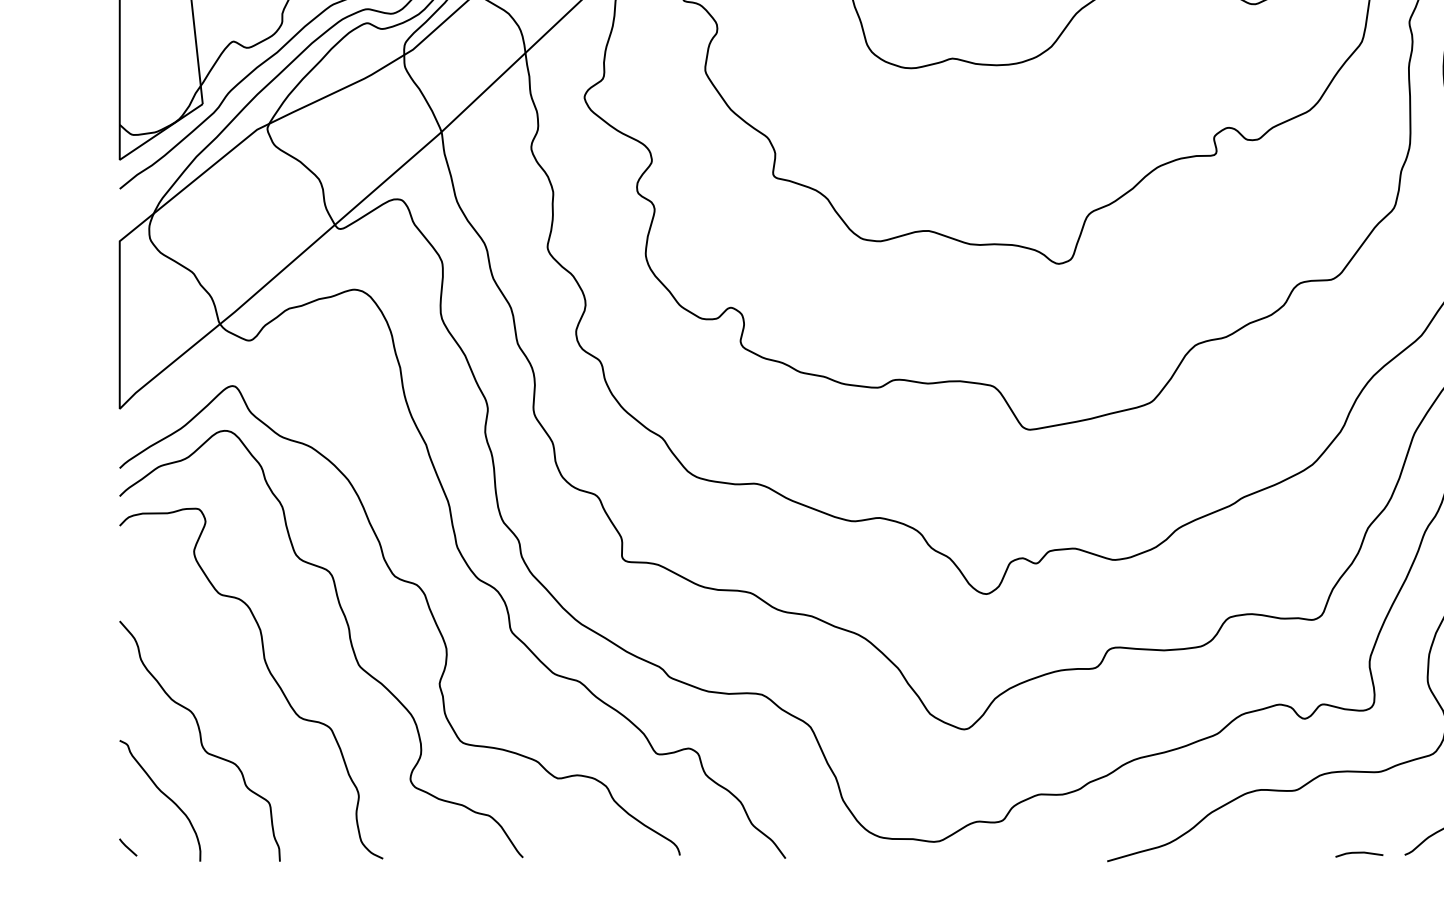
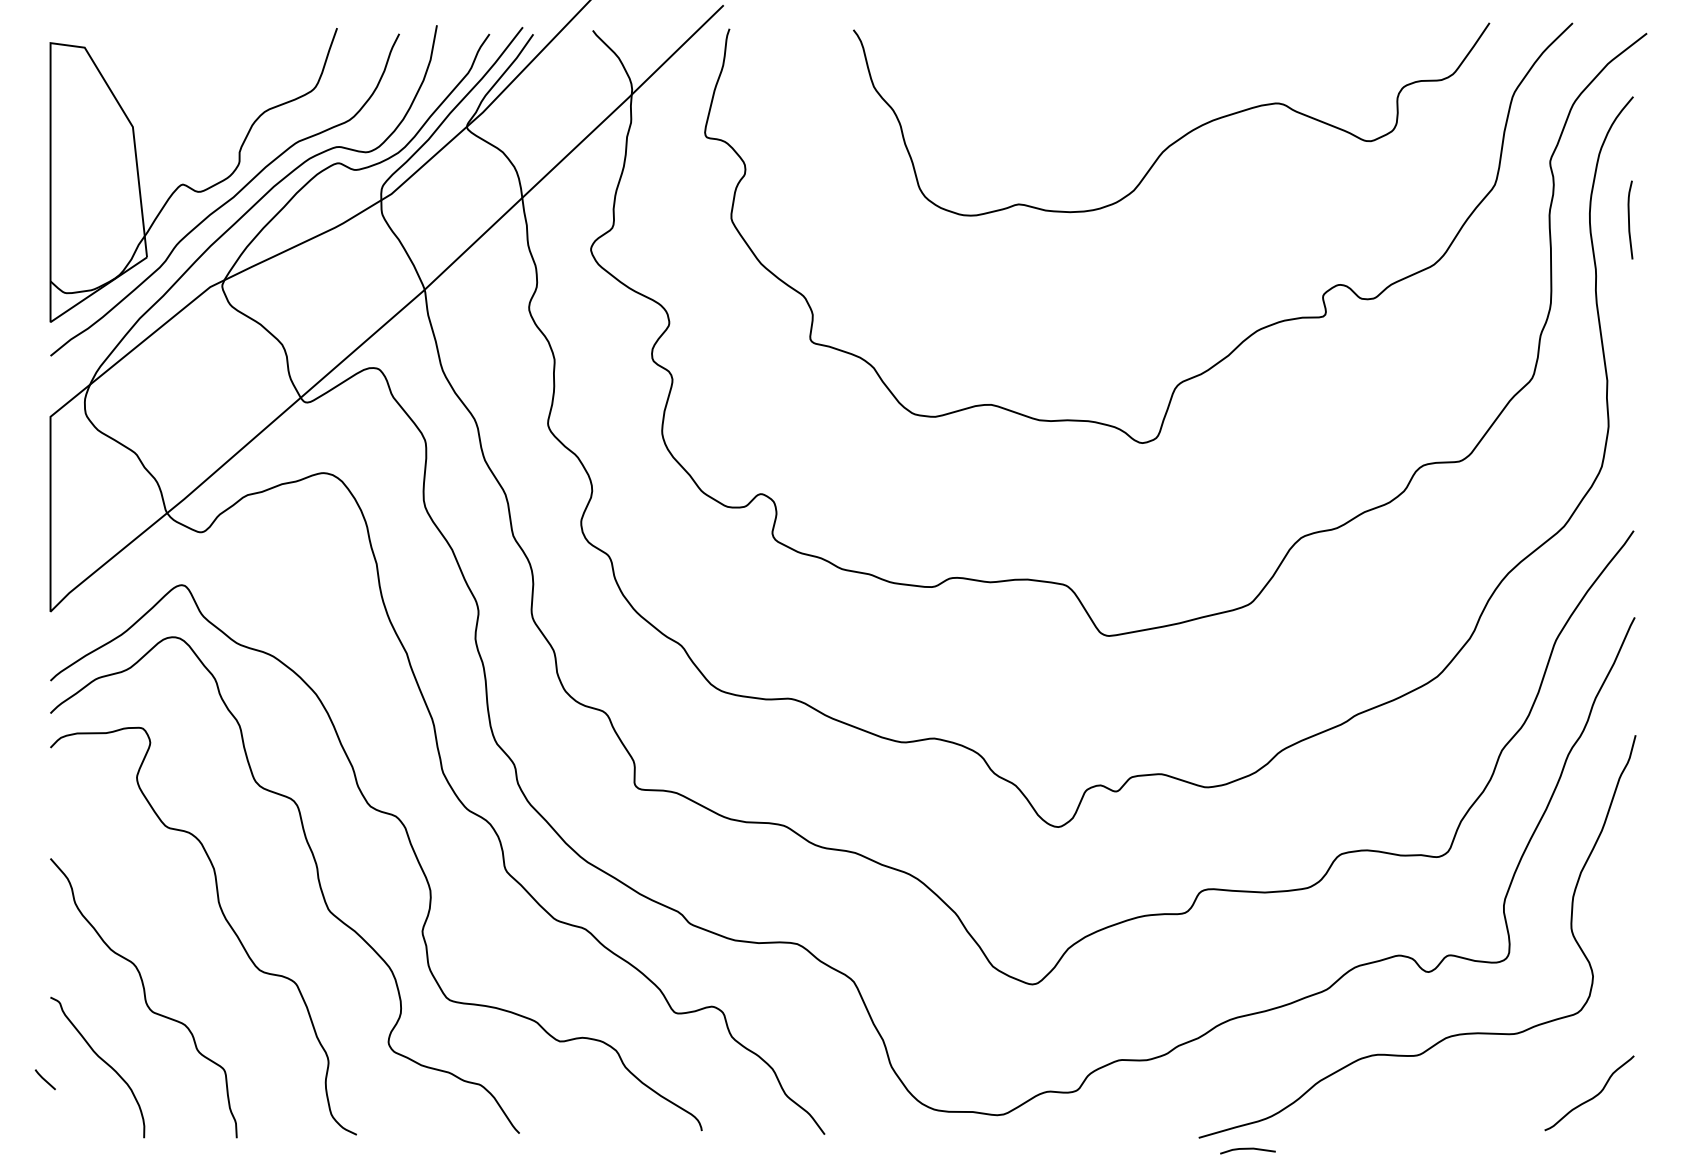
line: (127, 847) -> (44, 1079), moved
line: (1358, 853) -> (1247, 1149), moved

